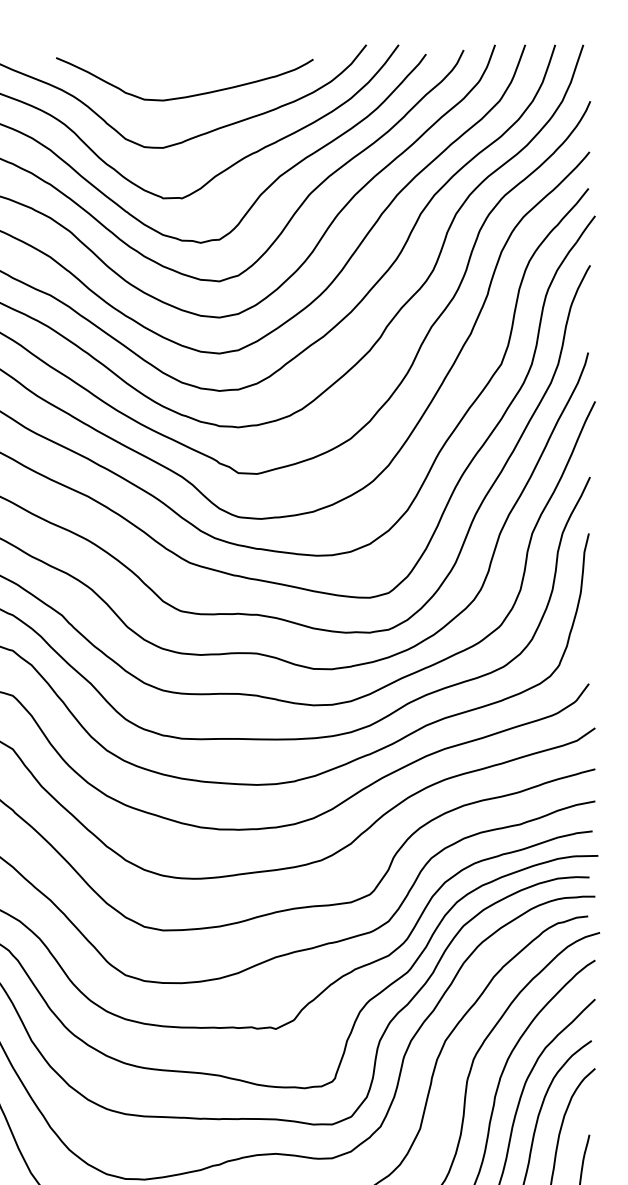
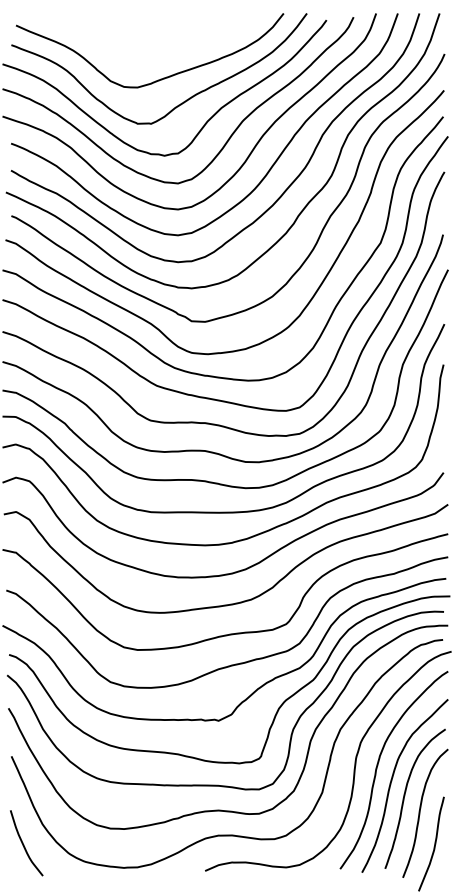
curve: (188, 94) -> (155, 49), removed

